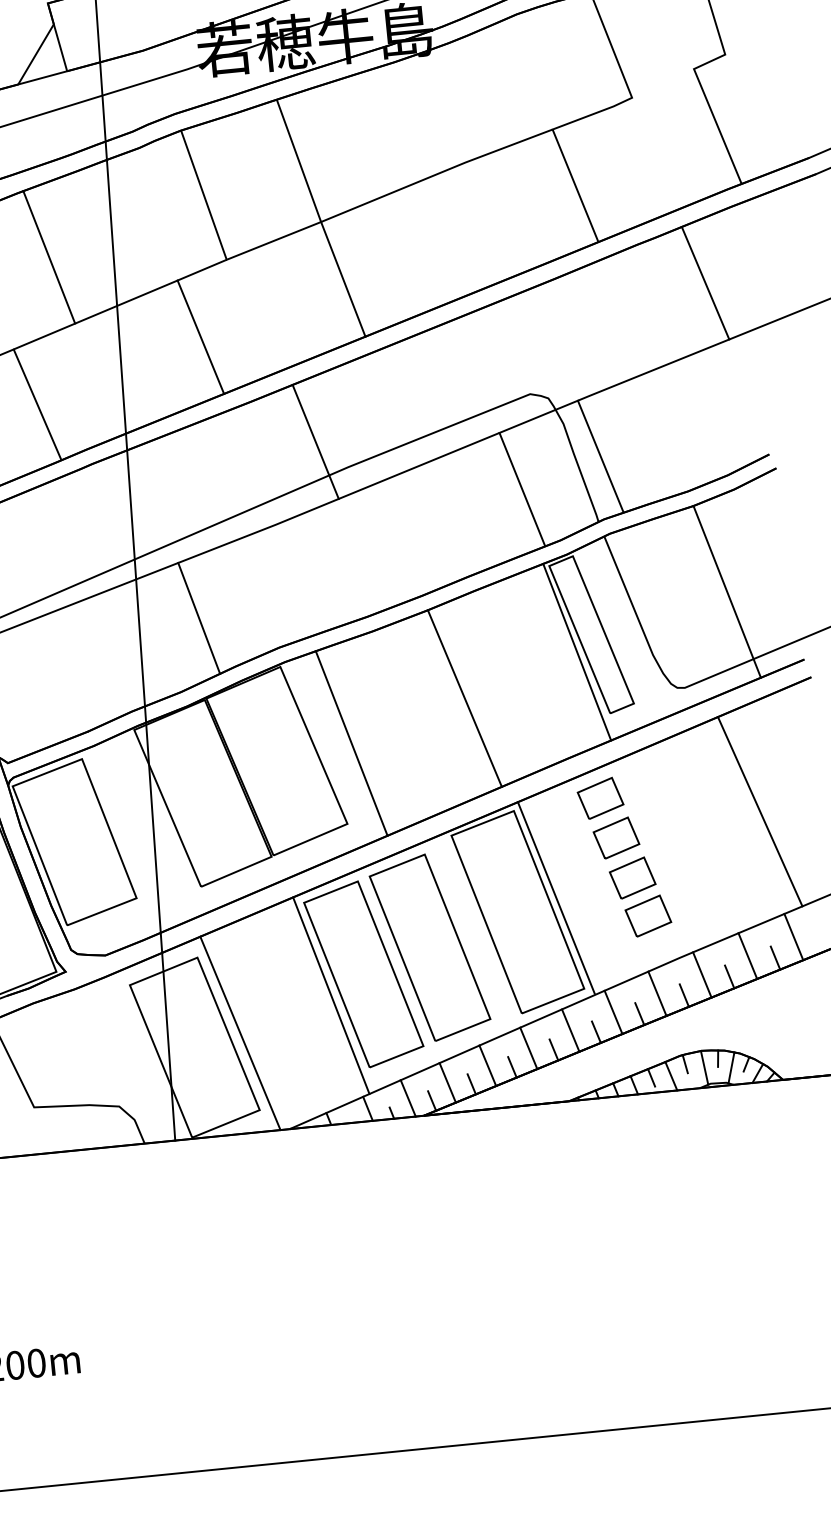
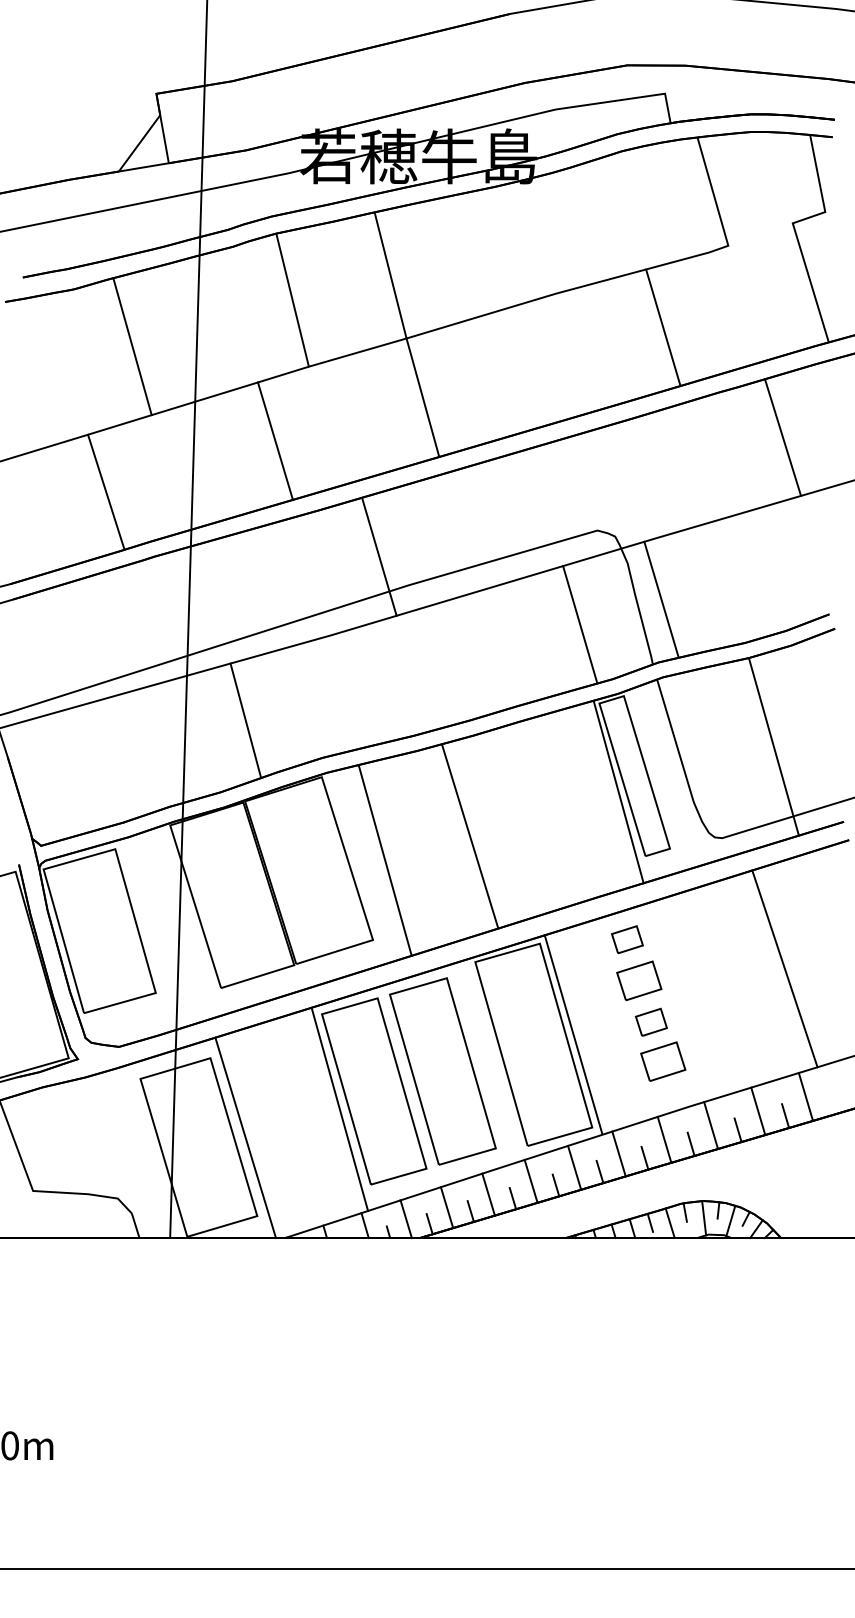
line: (465, 698) -> (470, 836), moved
part: (600, 798) -> (627, 939), size x0.7
part: (632, 878) -> (651, 1022), size x0.7

